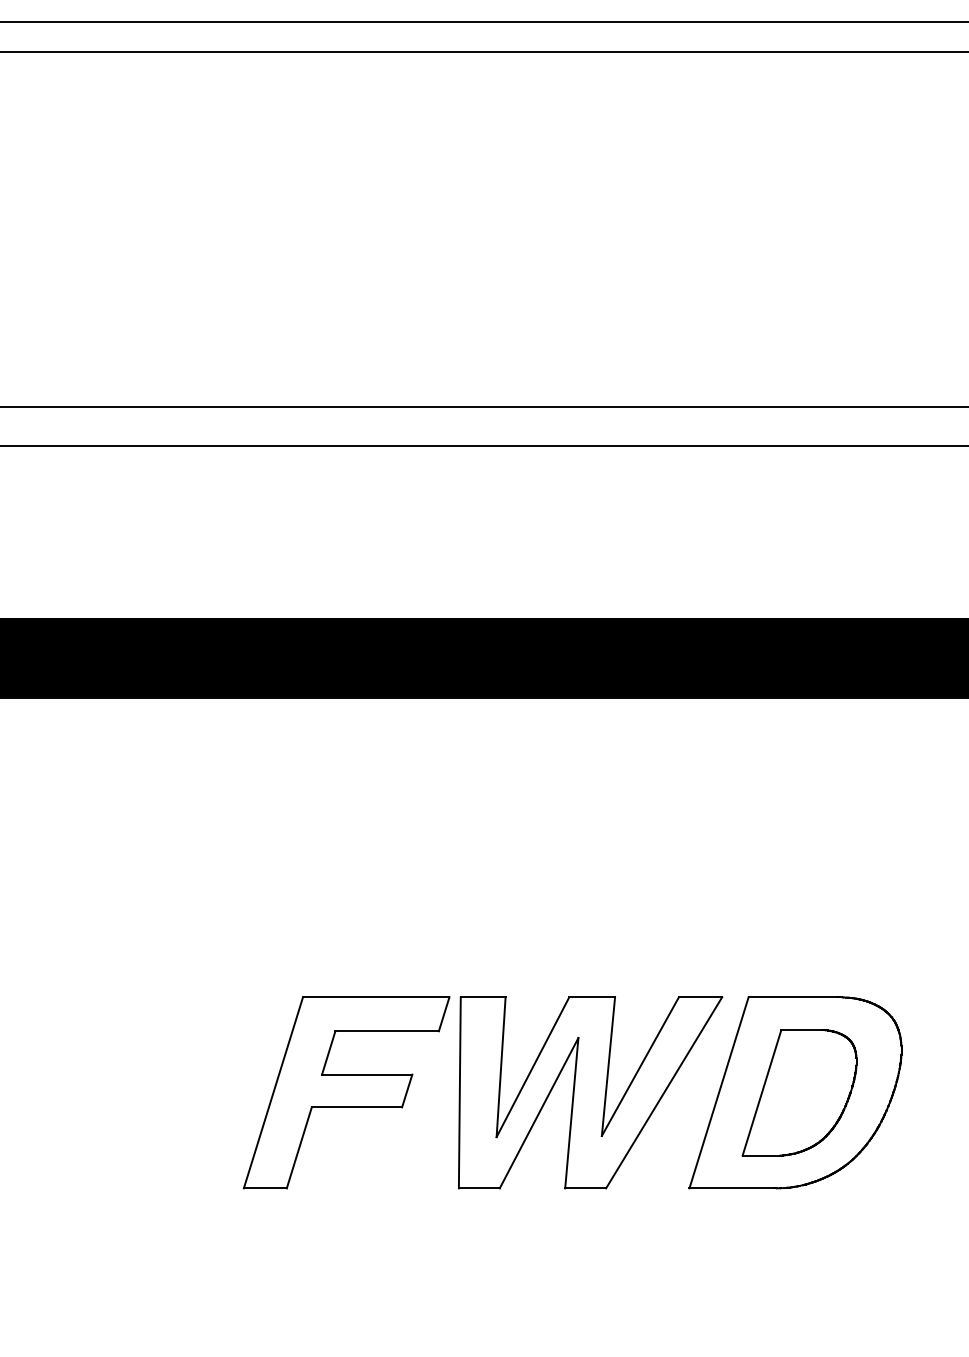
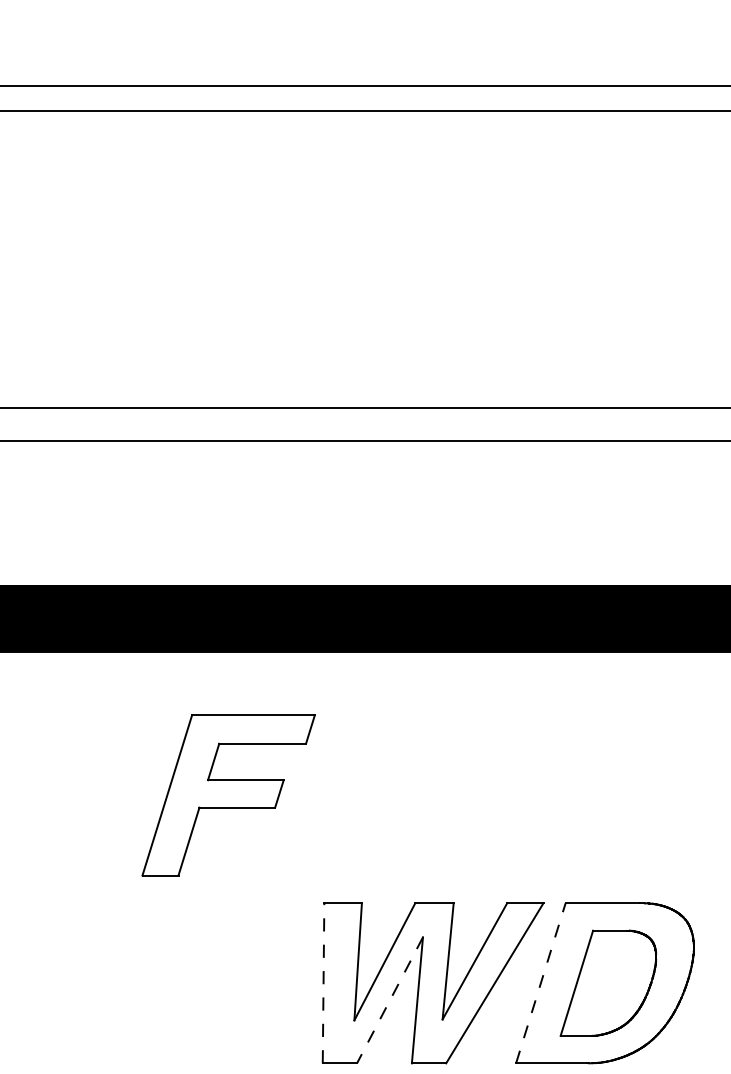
part: (346, 1092) -> (228, 795), moved
line: (459, 1092) -> (323, 982), solid -> dashed
line: (719, 1092) -> (541, 982), solid -> dashed
line: (539, 1113) -> (390, 1000), solid -> dashed

